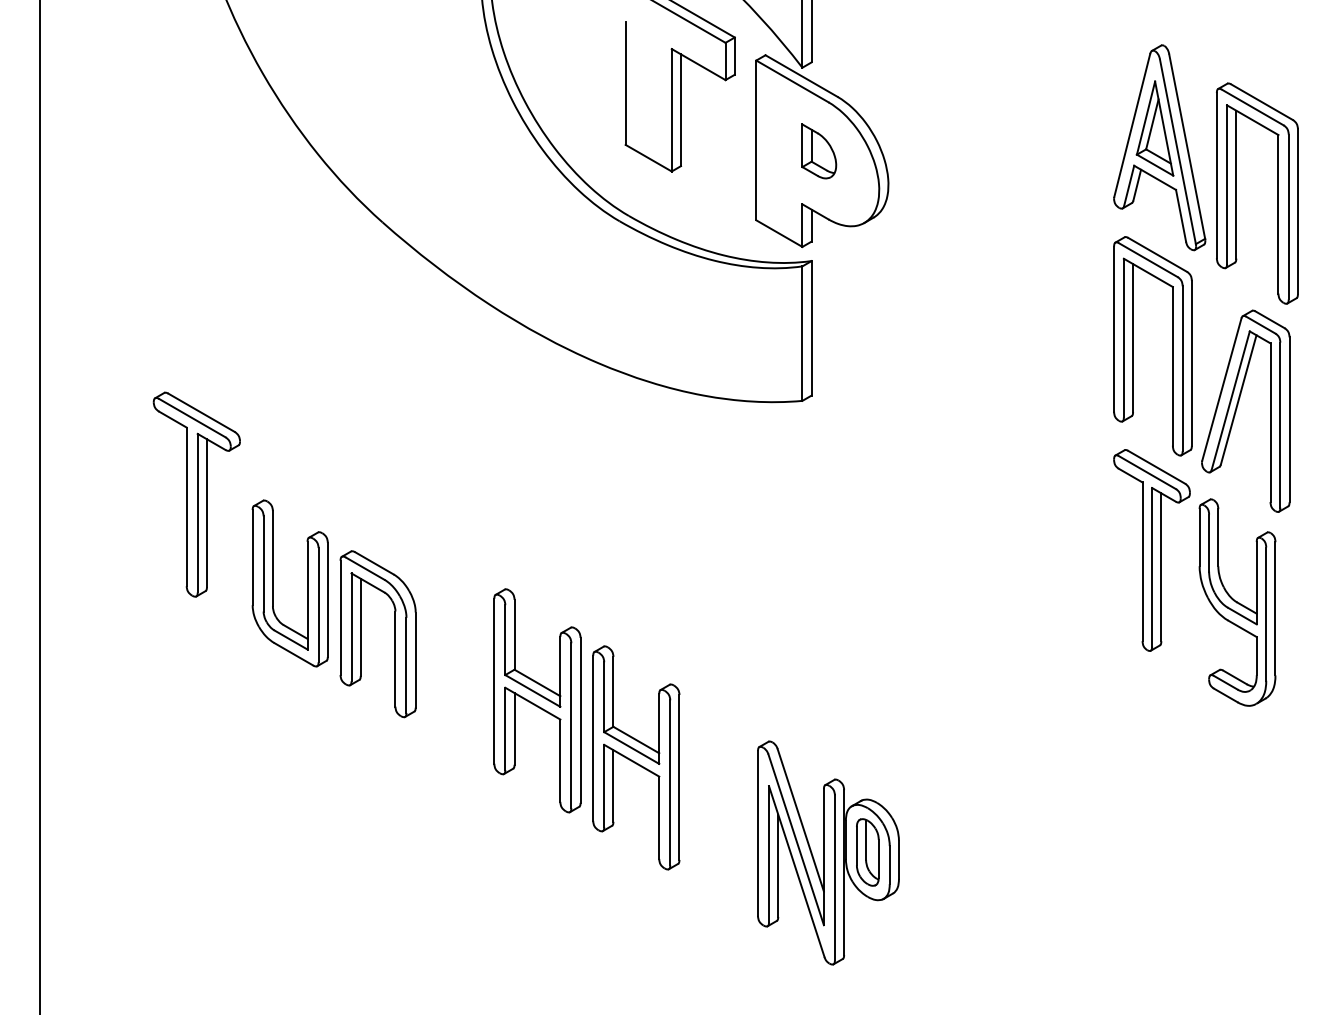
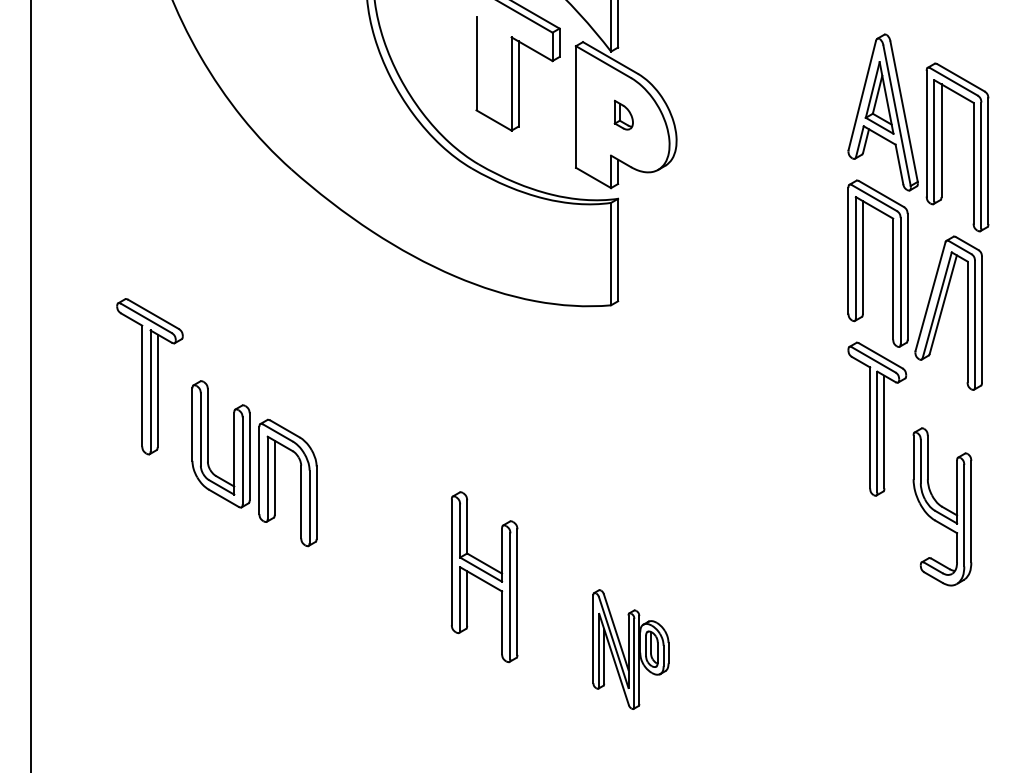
part: (818, 150) -> (623, 114), size x0.7
part: (1237, 602) -> (942, 506), moved
part: (536, 700) -> (408, 533), removed
part: (827, 852) -> (630, 649), size x0.7

